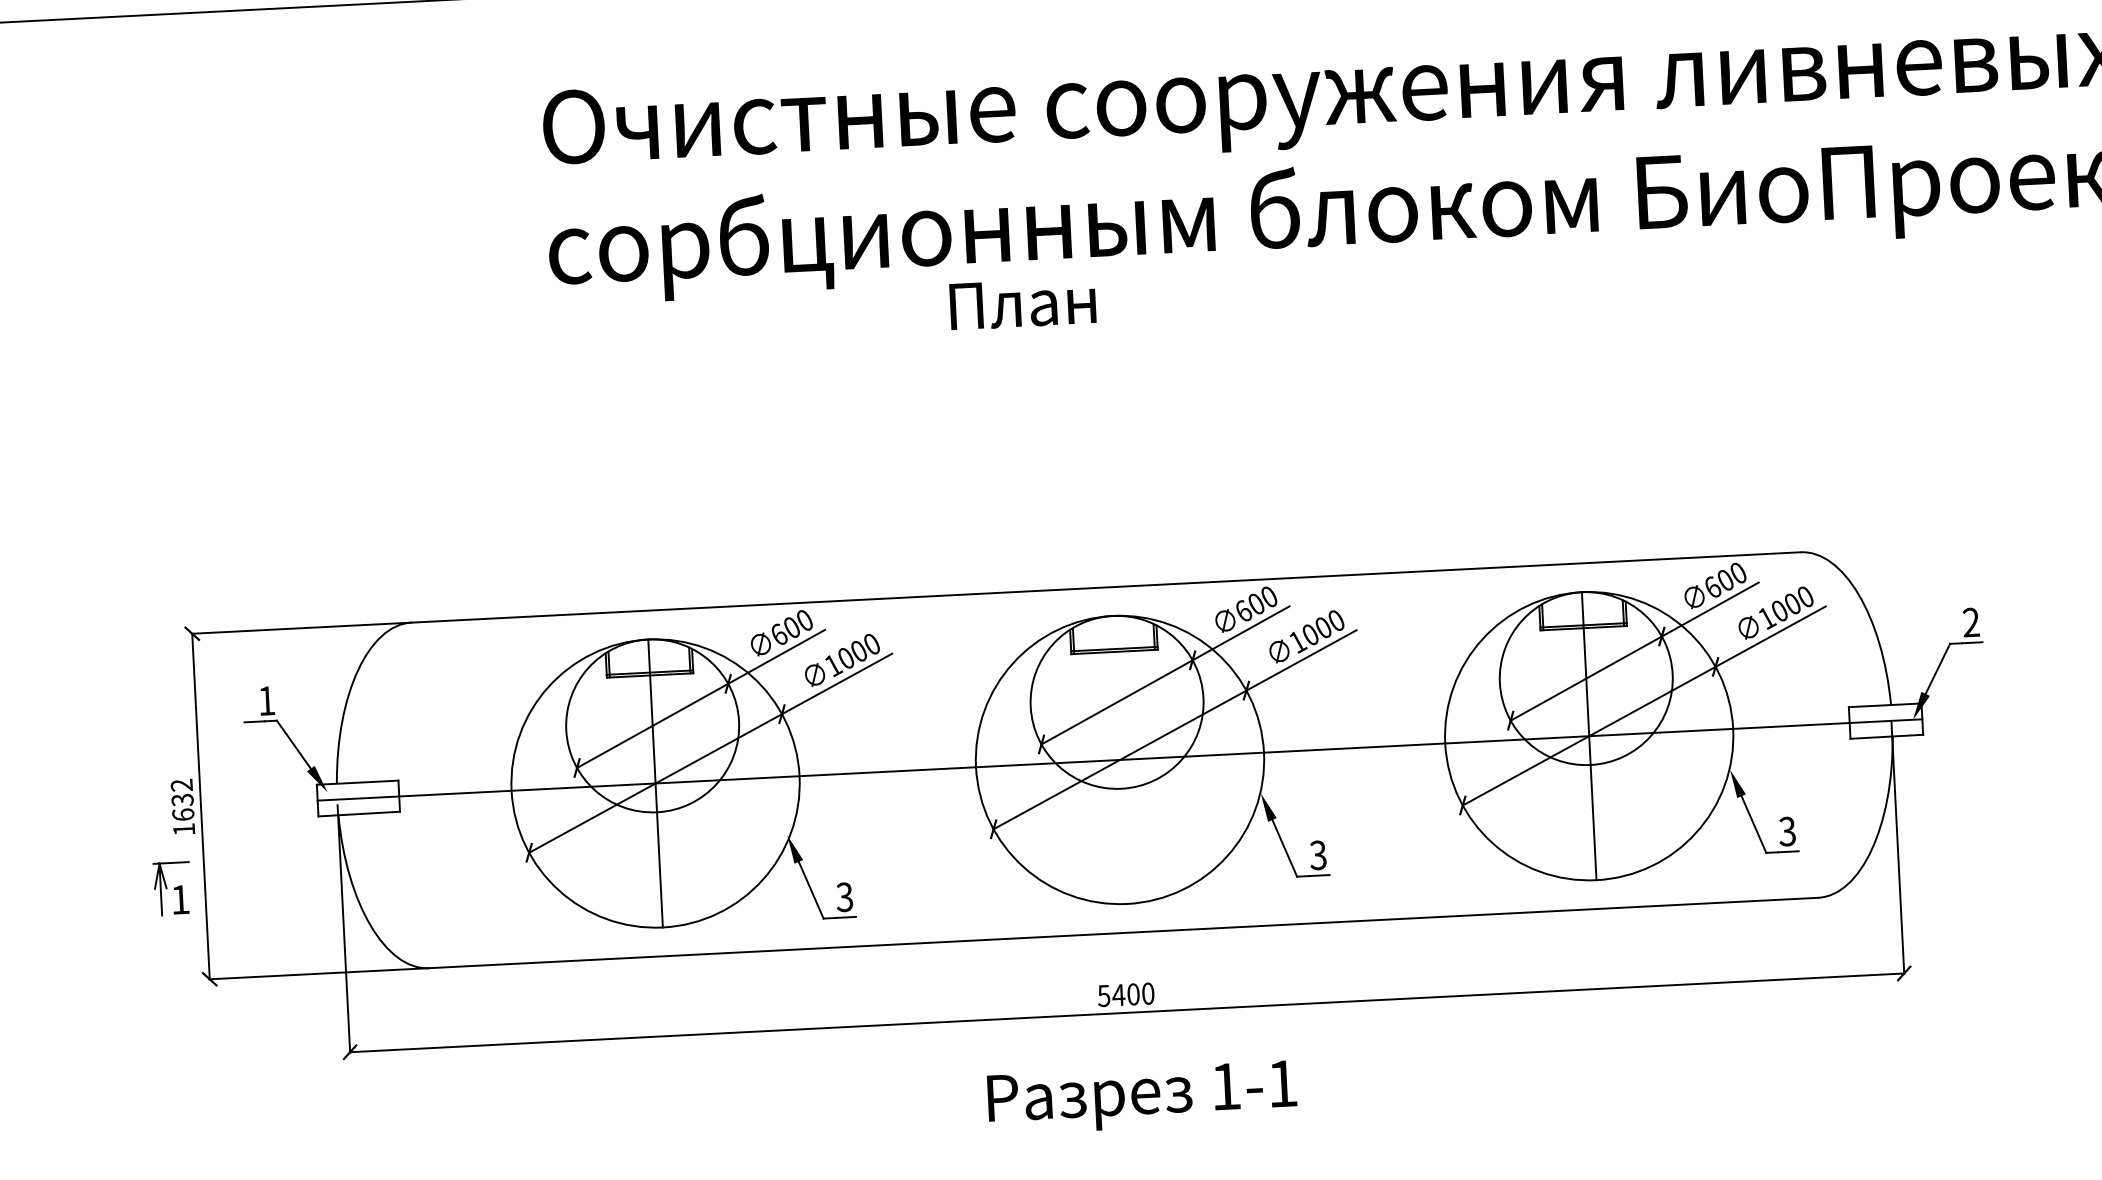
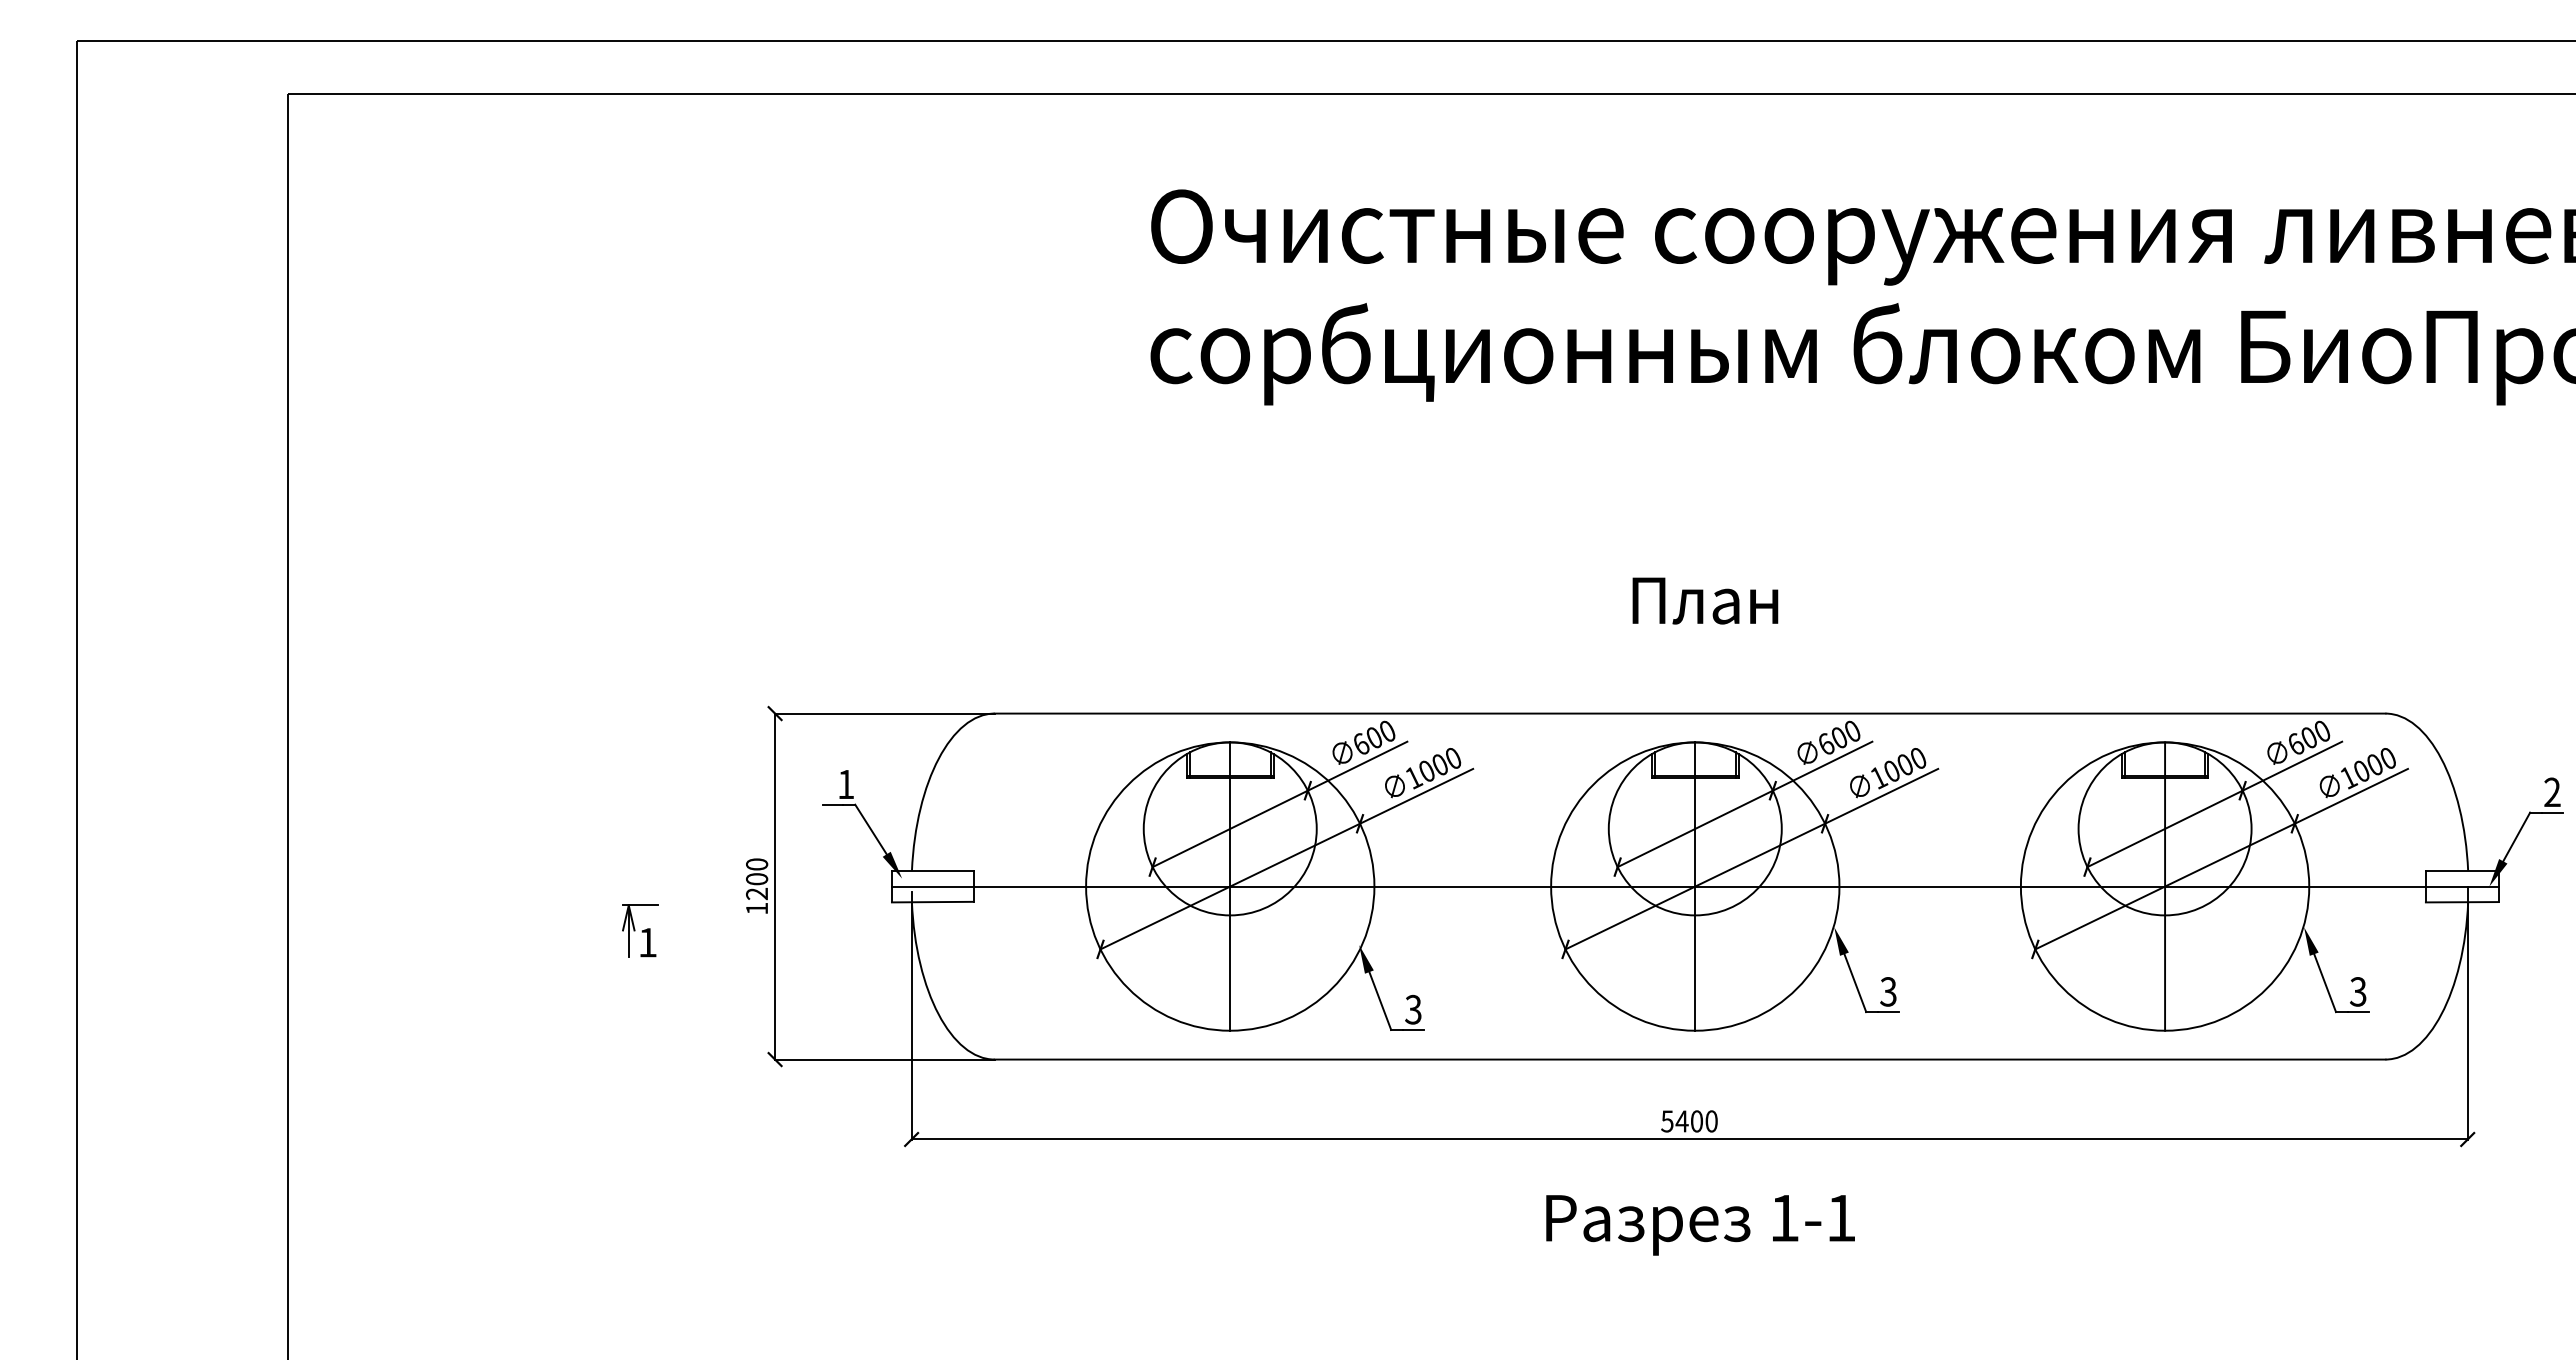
text: (1022, 303) -> (1705, 600), moved
line: (1120, 759) -> (1695, 886), added
text: (183, 800) -> (757, 879), 1632 -> 1200
part: (172, 887) -> (640, 930), moved

